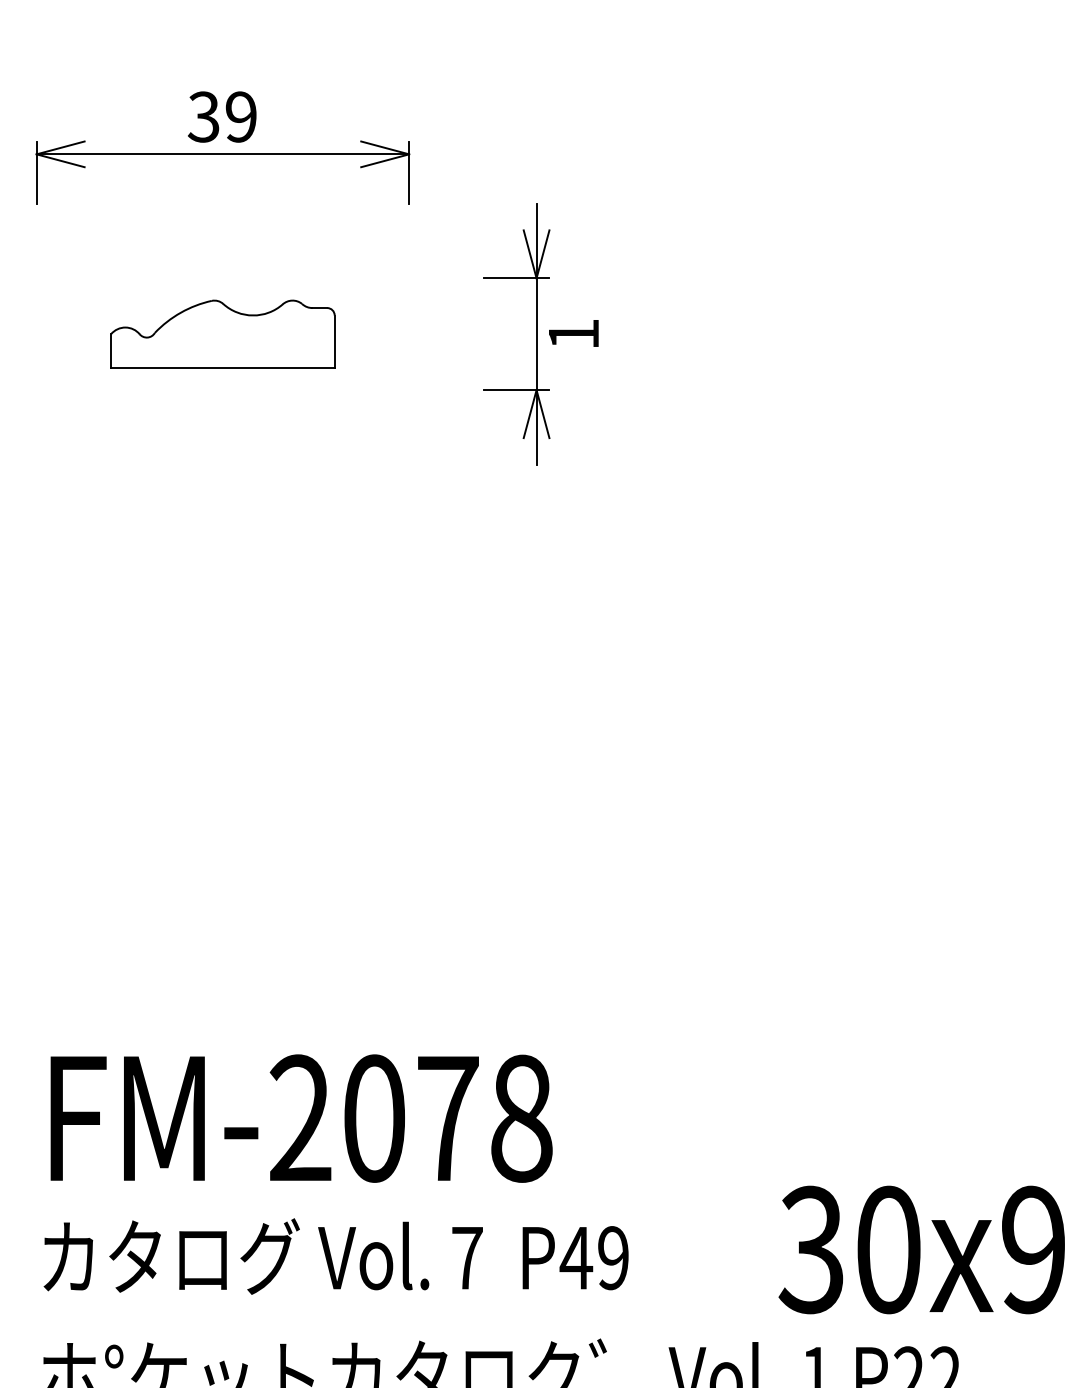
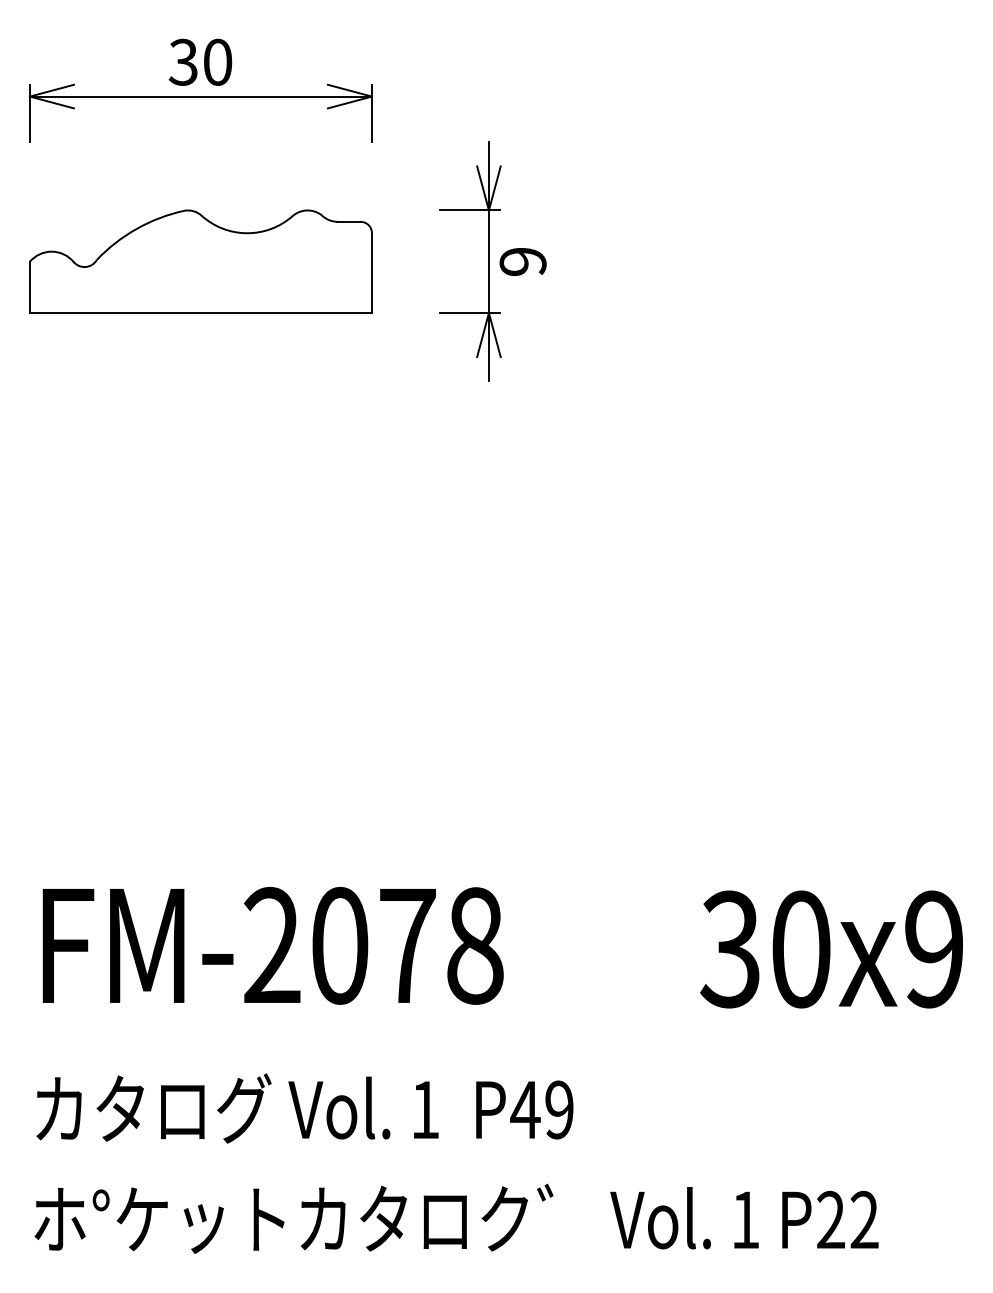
text: (240, 116) -> (217, 61), 39 -> 30
part: (222, 333) -> (200, 261), size x1.67
text: (573, 335) -> (522, 262), 1 -> 9
text: (300, 1118) -> (272, 945), moved
text: (921, 1249) -> (831, 949), moved
text: (467, 1257) -> (425, 1109), 7 -> 1

